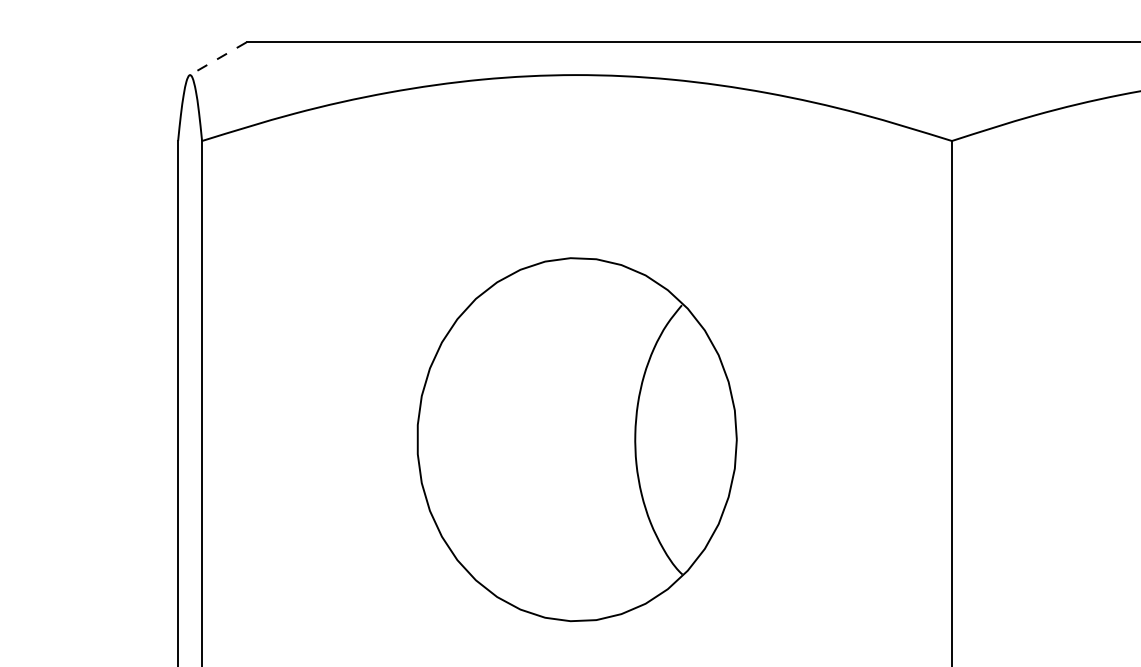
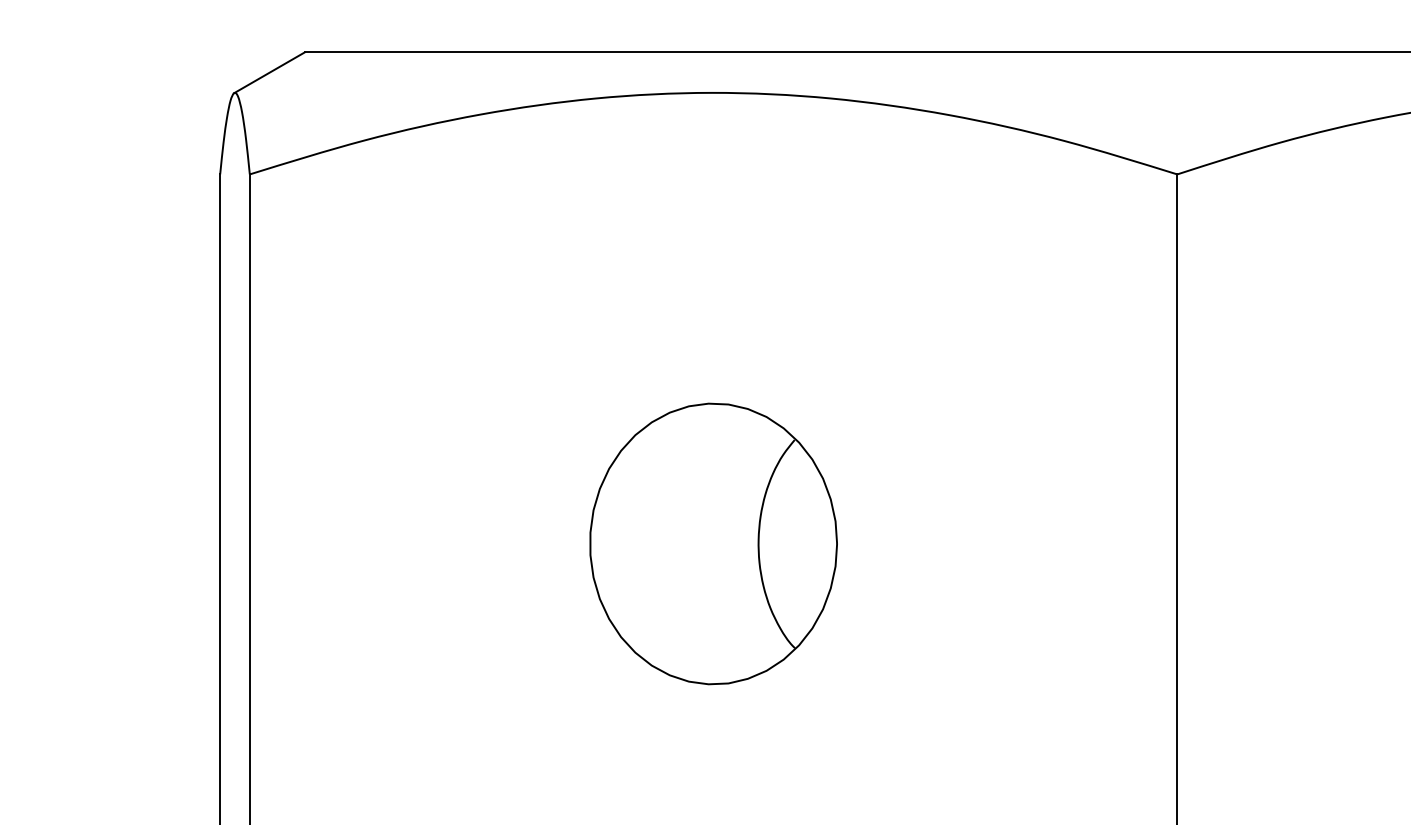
line: (217, 59) -> (268, 73), dashed -> solid
part: (576, 439) -> (712, 543), size x0.62

